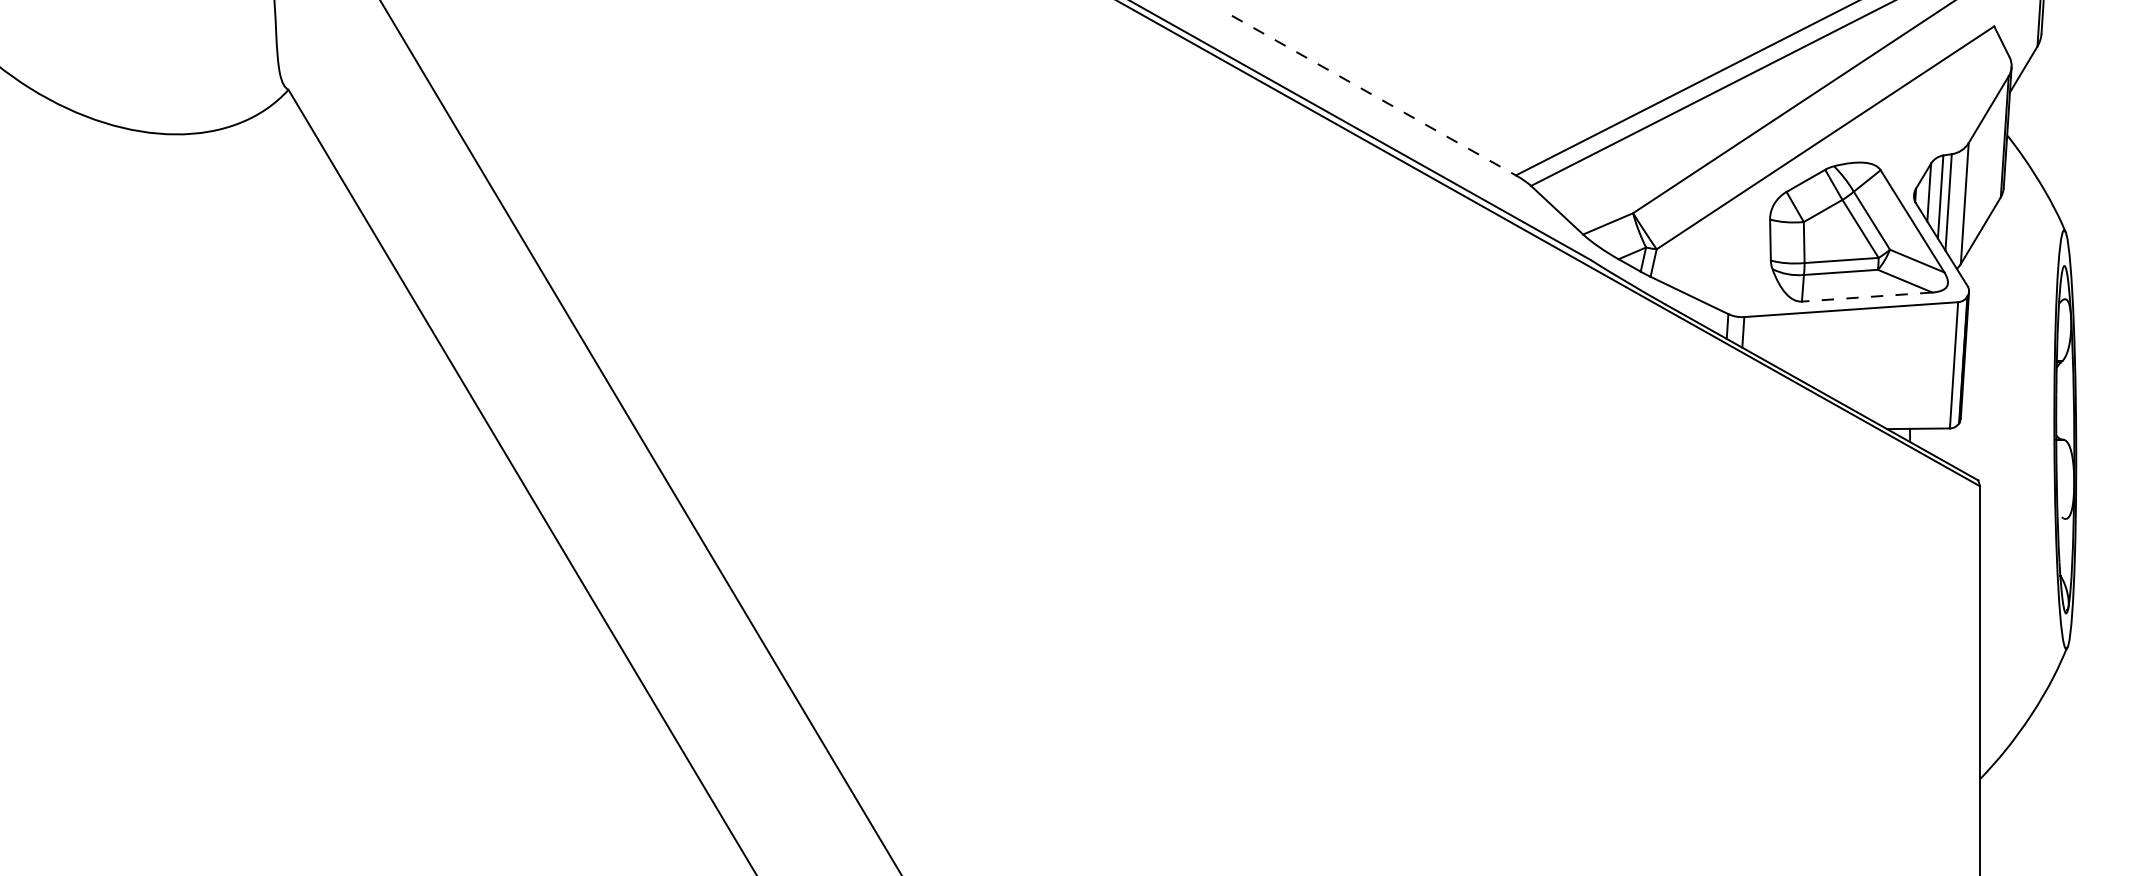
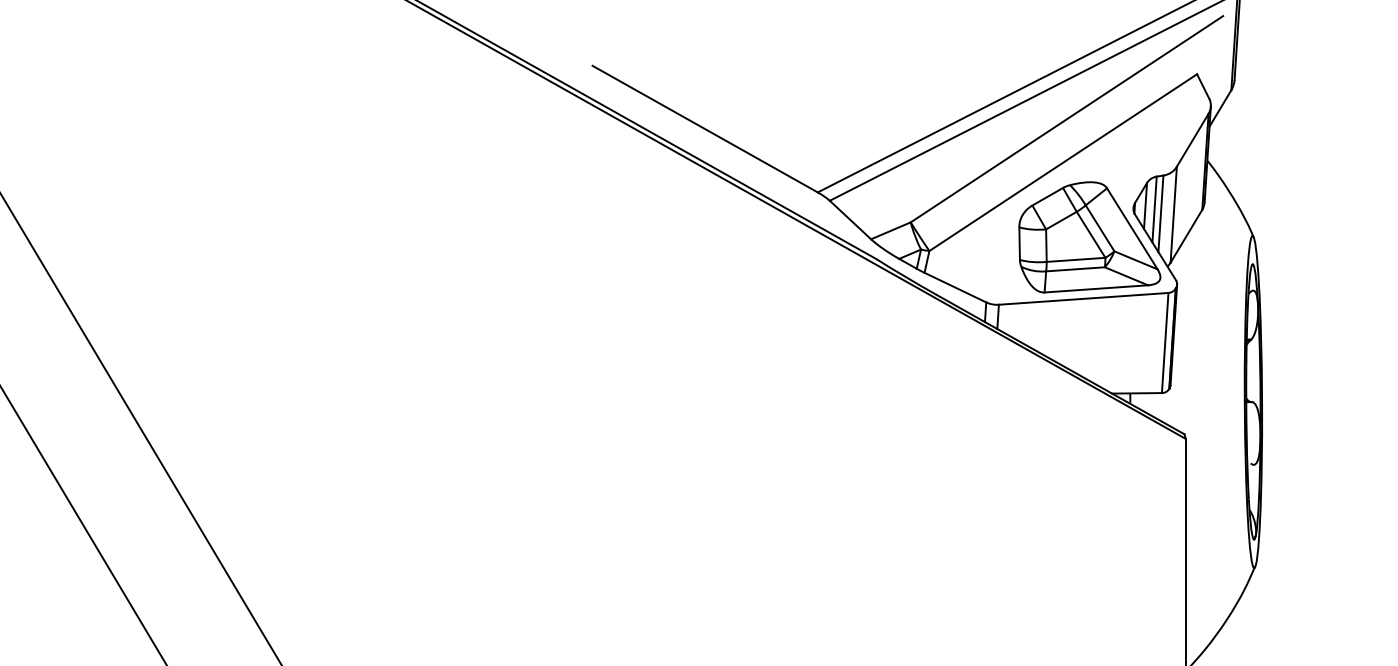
line: (1373, 95) -> (704, 129), dashed -> solid
line: (1866, 297) -> (1095, 289), dashed -> solid

